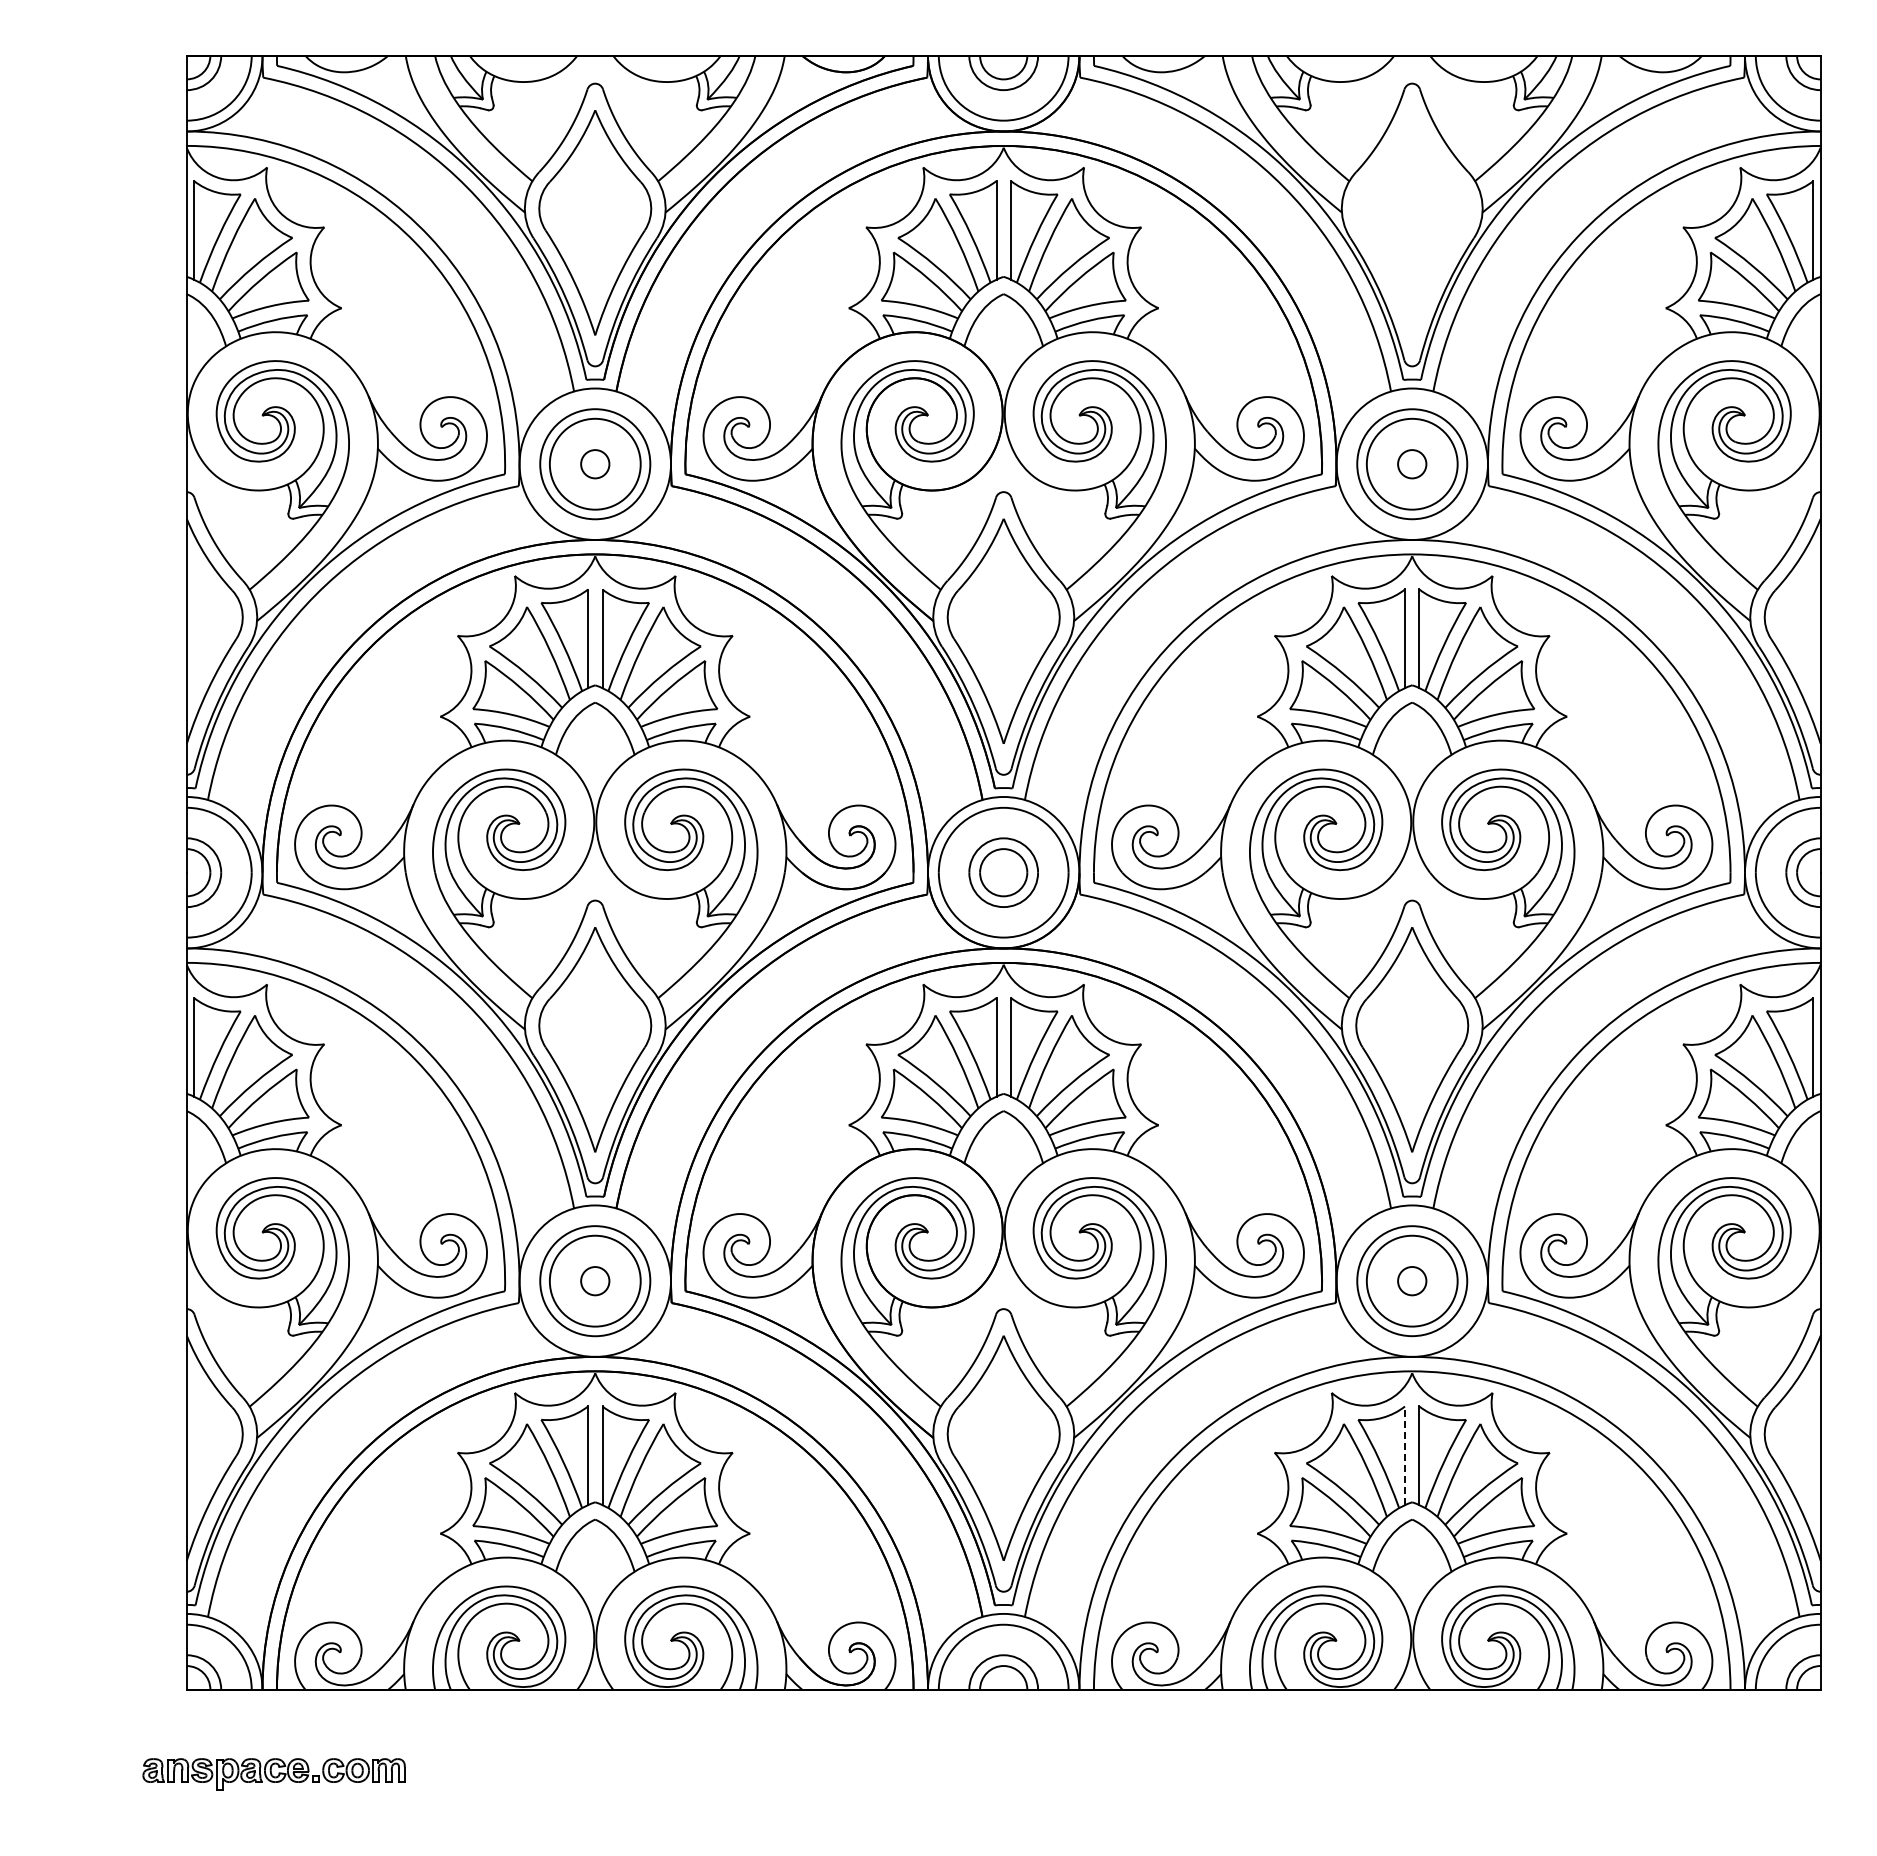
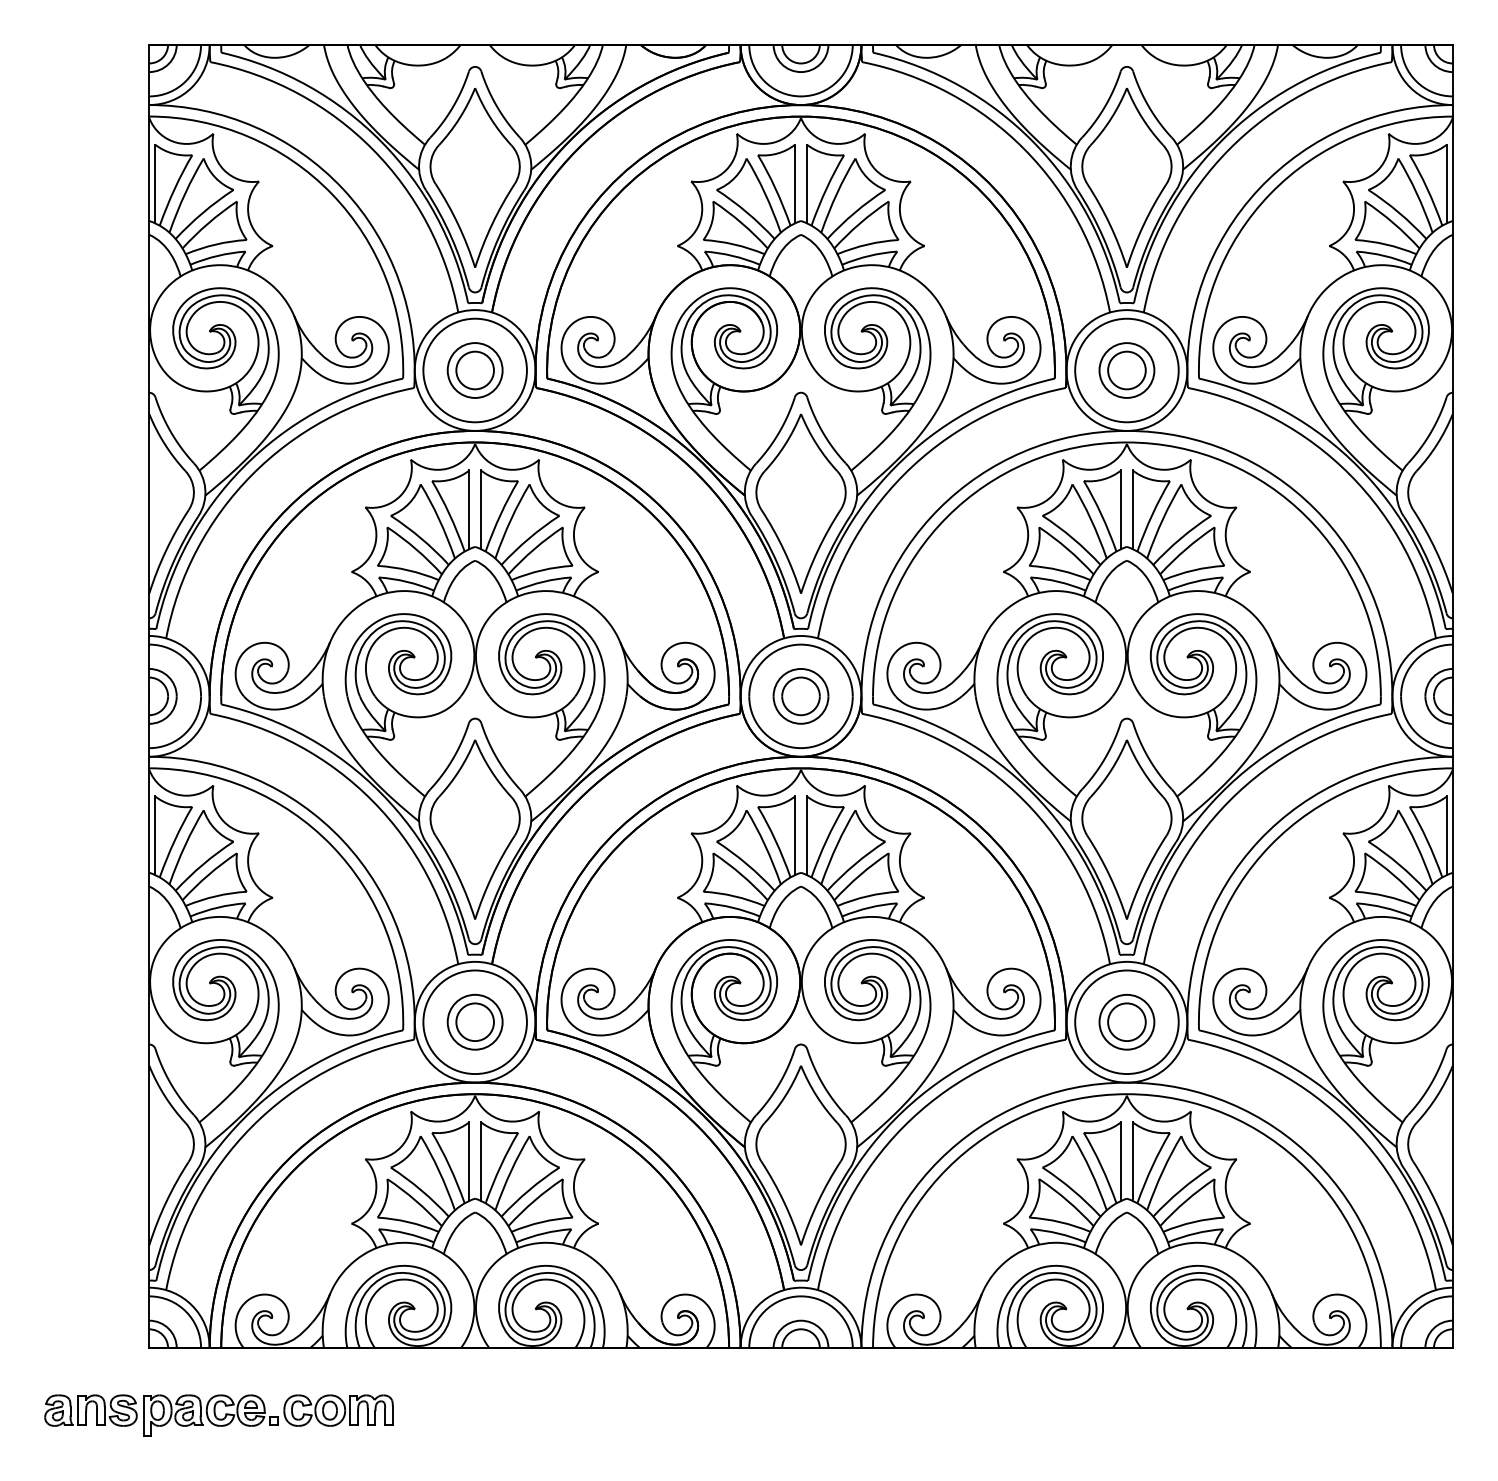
part: (1412, 222) -> (1127, 177), added
circle: (594, 463) -> (474, 369), size x0.62
circle: (594, 463) -> (474, 369), size x1.67
circle: (1411, 463) -> (1126, 369), size x0.62
circle: (1411, 463) -> (1126, 369), size x1.67
circle: (595, 464) -> (475, 370), size x1.43
circle: (1412, 464) -> (1127, 370), size x1.43
circle: (594, 1280) -> (474, 1021), size x0.62
circle: (594, 1280) -> (474, 1021), size x1.67
circle: (1411, 1280) -> (1126, 1021), size x0.62
circle: (1411, 1280) -> (1126, 1021), size x1.67
circle: (595, 1281) -> (475, 1022), size x1.43
circle: (1412, 1281) -> (1127, 1022), size x1.43
line: (1405, 1455) -> (1121, 1161), dashed -> solid
part: (273, 1774) -> (218, 1415), size x1.67

